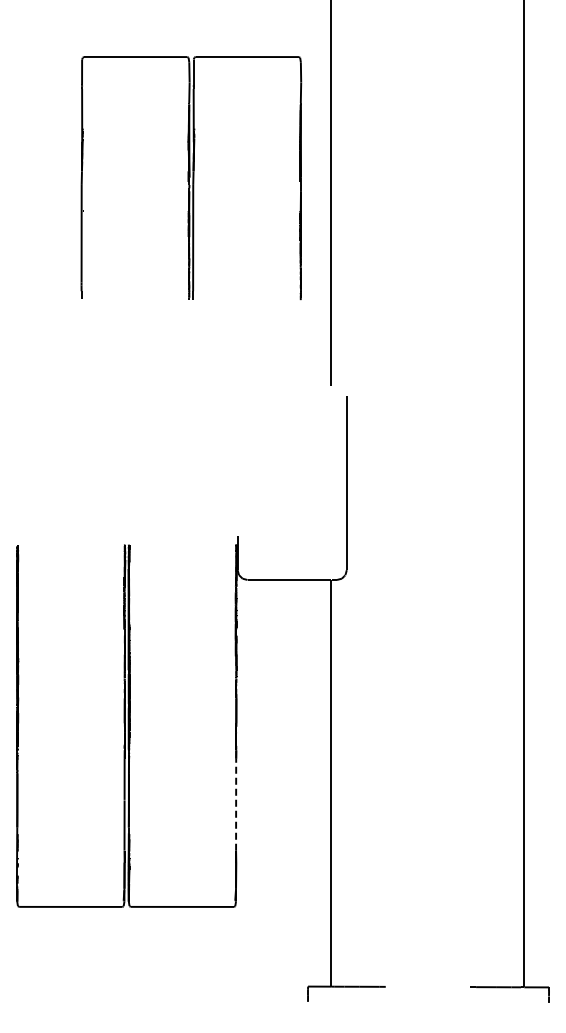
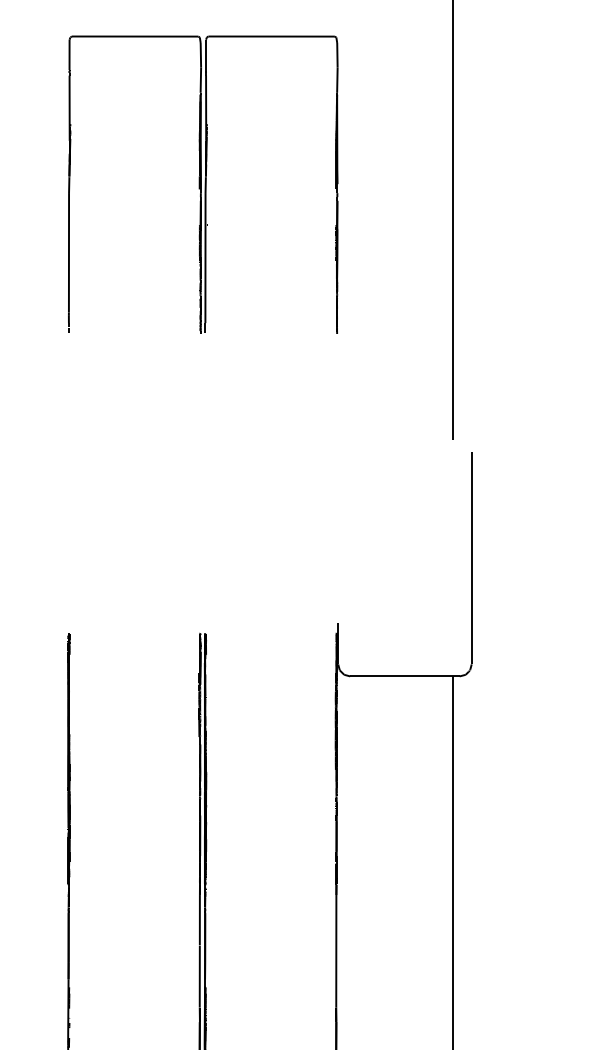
part: (191, 178) -> (203, 185), moved
line: (236, 804) -> (336, 951), dashed -> solid

